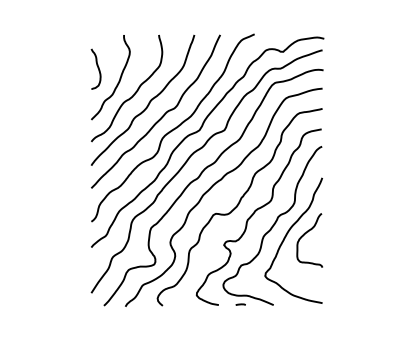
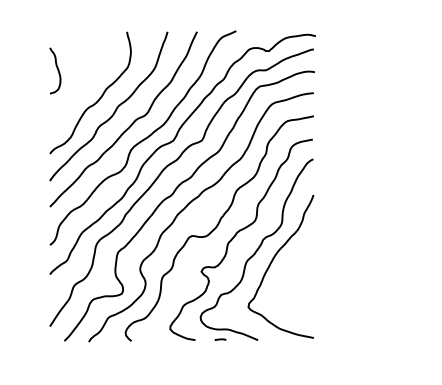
curve: (118, 80) -> (80, 83), removed
curve: (304, 235) -> (293, 260), removed

